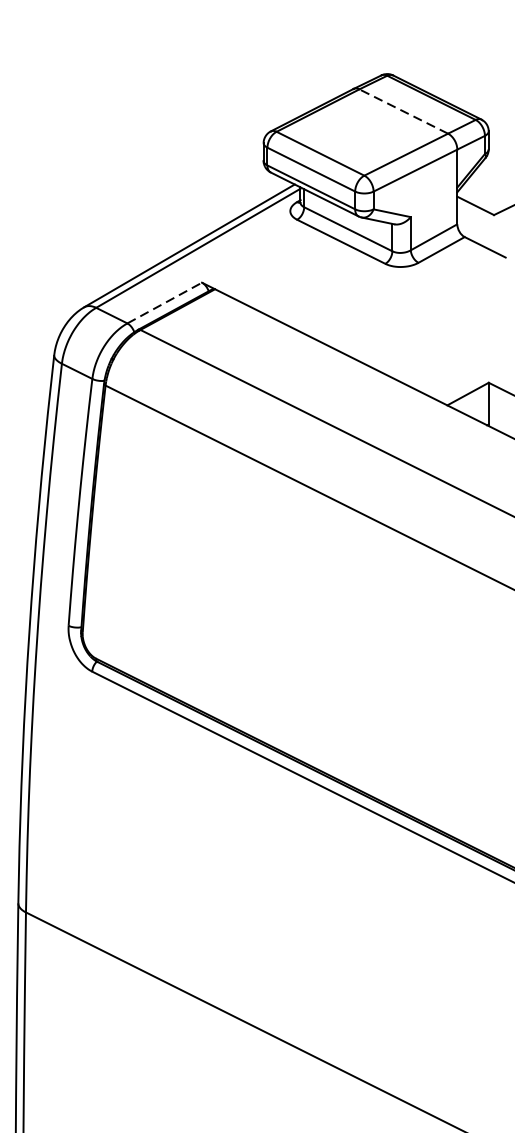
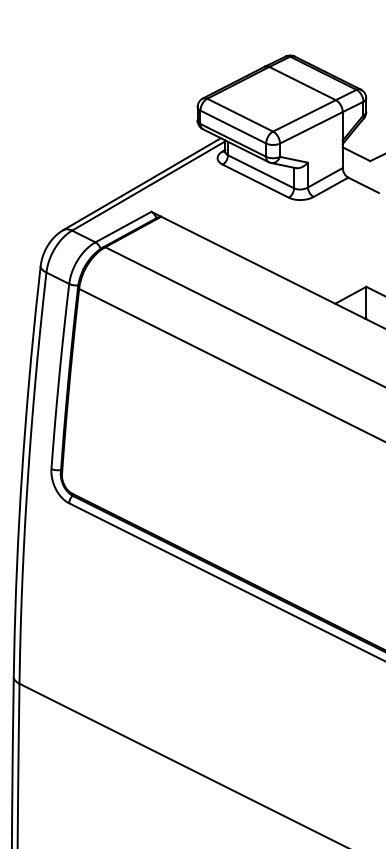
line: (403, 111) -> (302, 83), dashed -> solid
line: (164, 303) -> (123, 227), dashed -> solid

